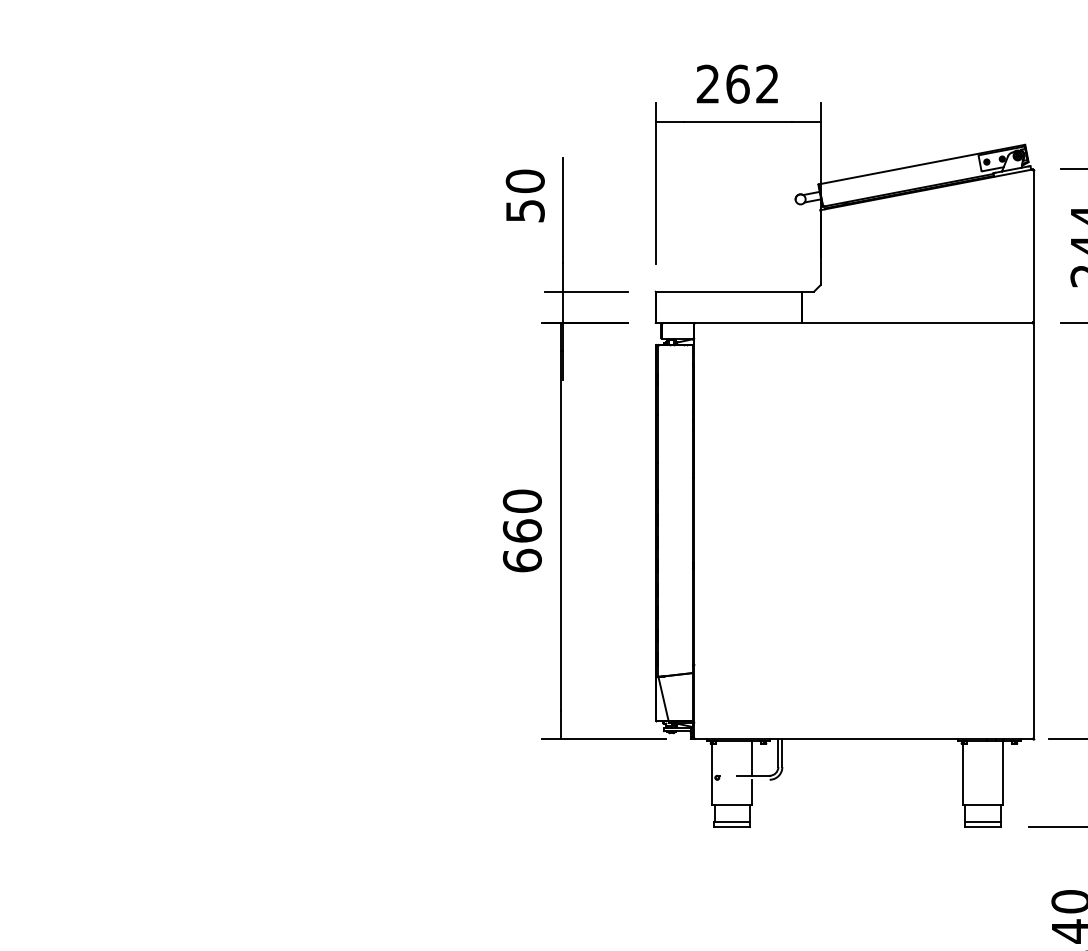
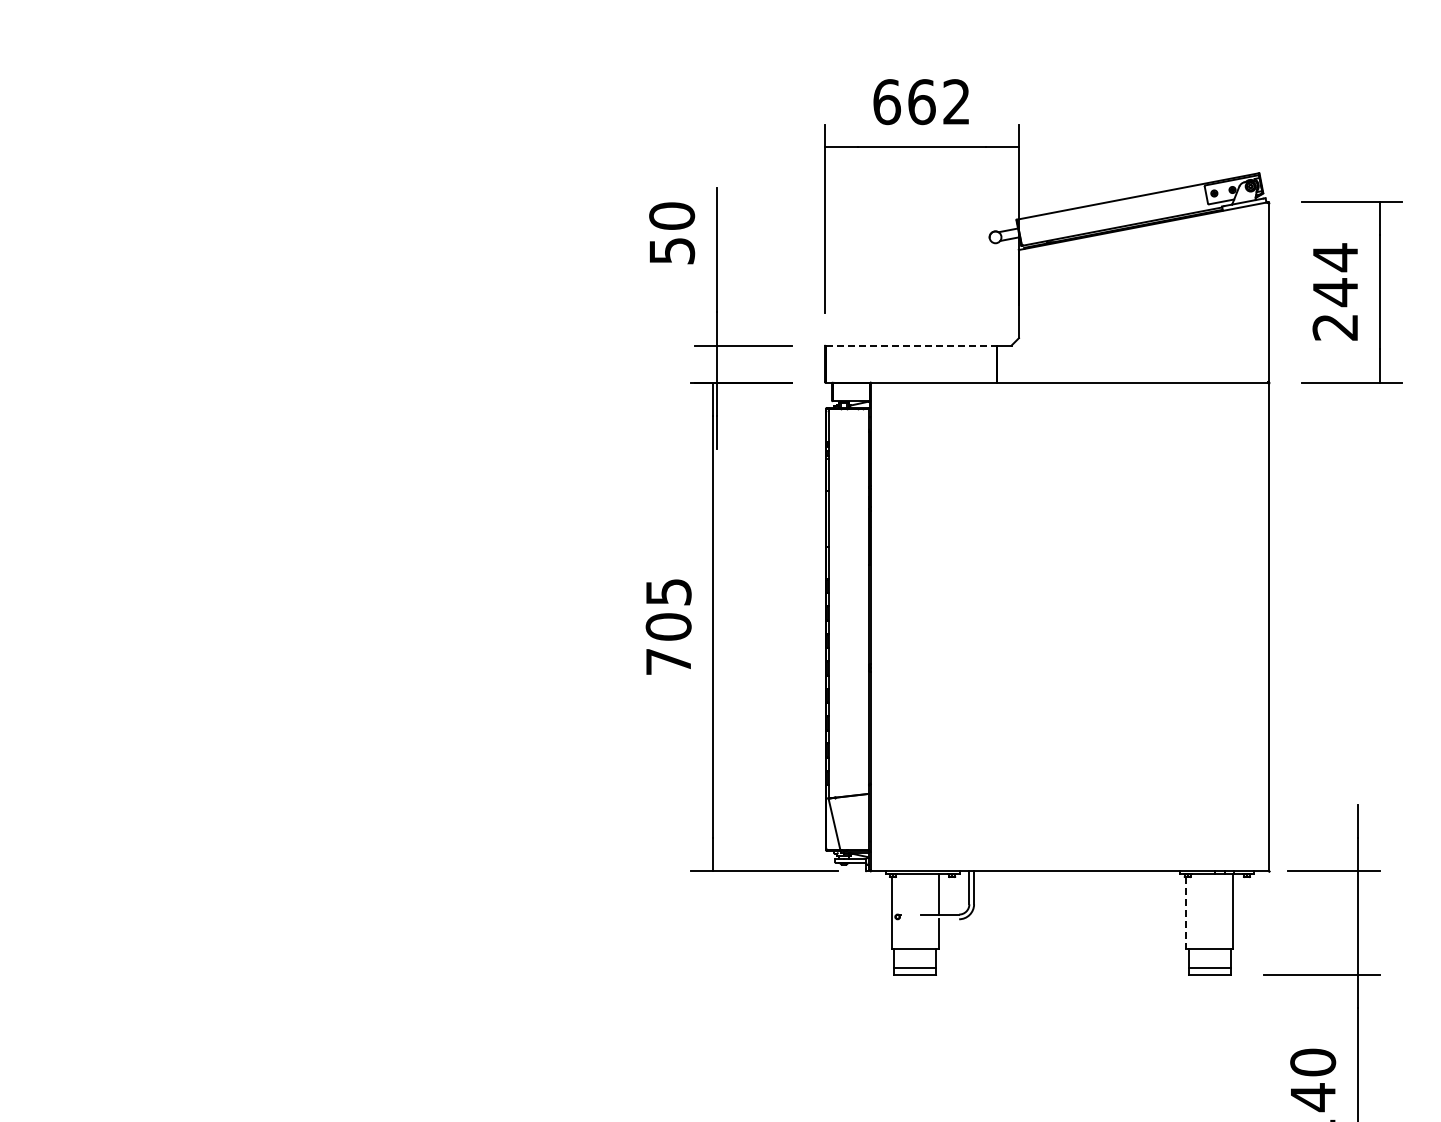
text: (707, 84) -> (886, 102), 262 -> 662
line: (729, 291) -> (911, 345), solid -> dashed
text: (522, 530) -> (668, 626), 660 -> 705
line: (963, 774) -> (1186, 913), solid -> dashed

